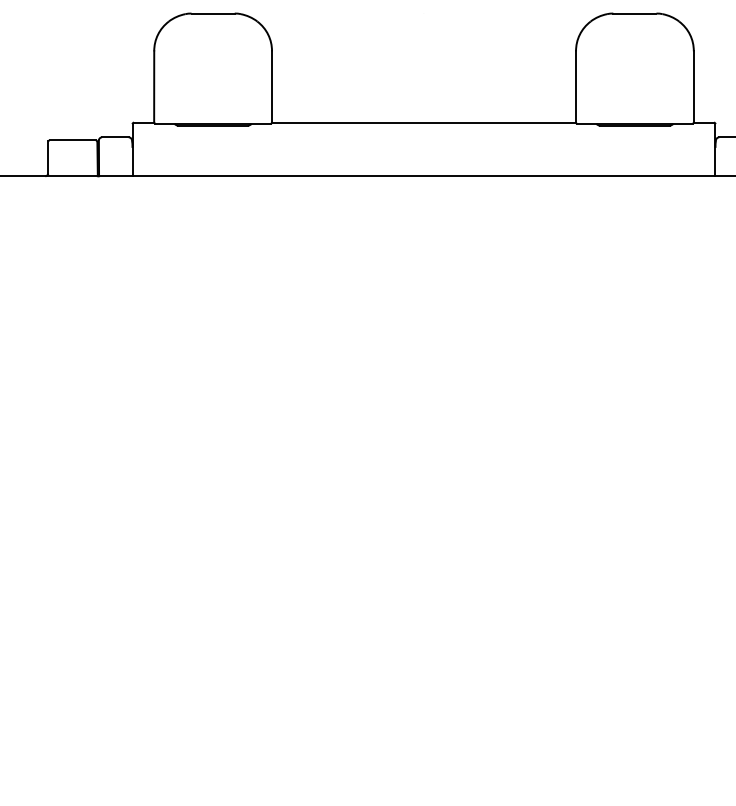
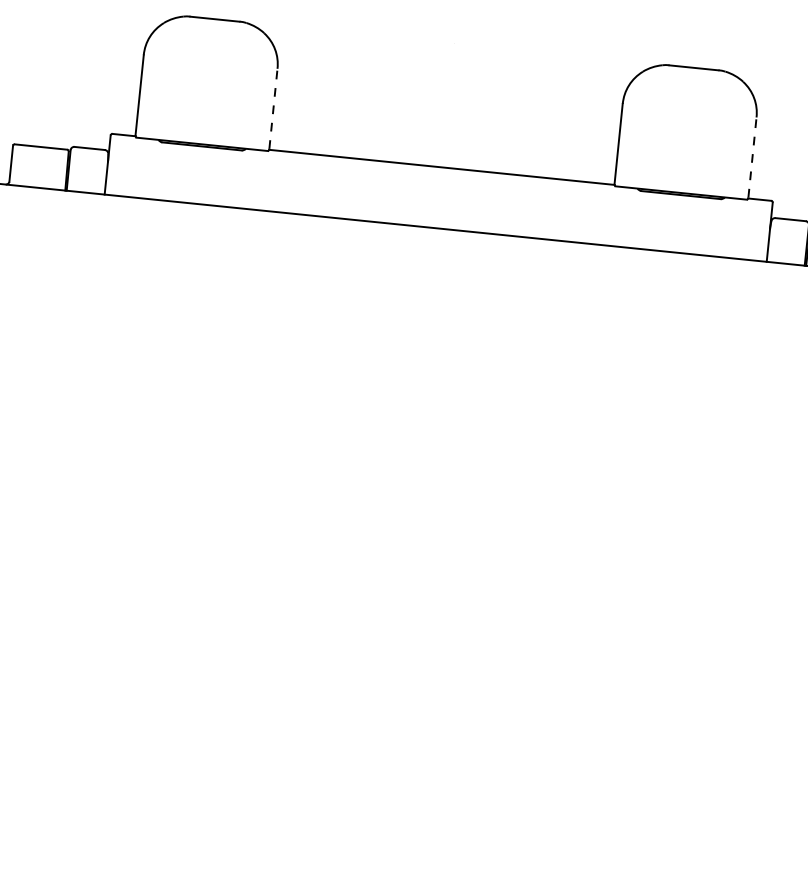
line: (272, 86) -> (274, 108), solid -> dashed
line: (693, 86) -> (752, 157), solid -> dashed

